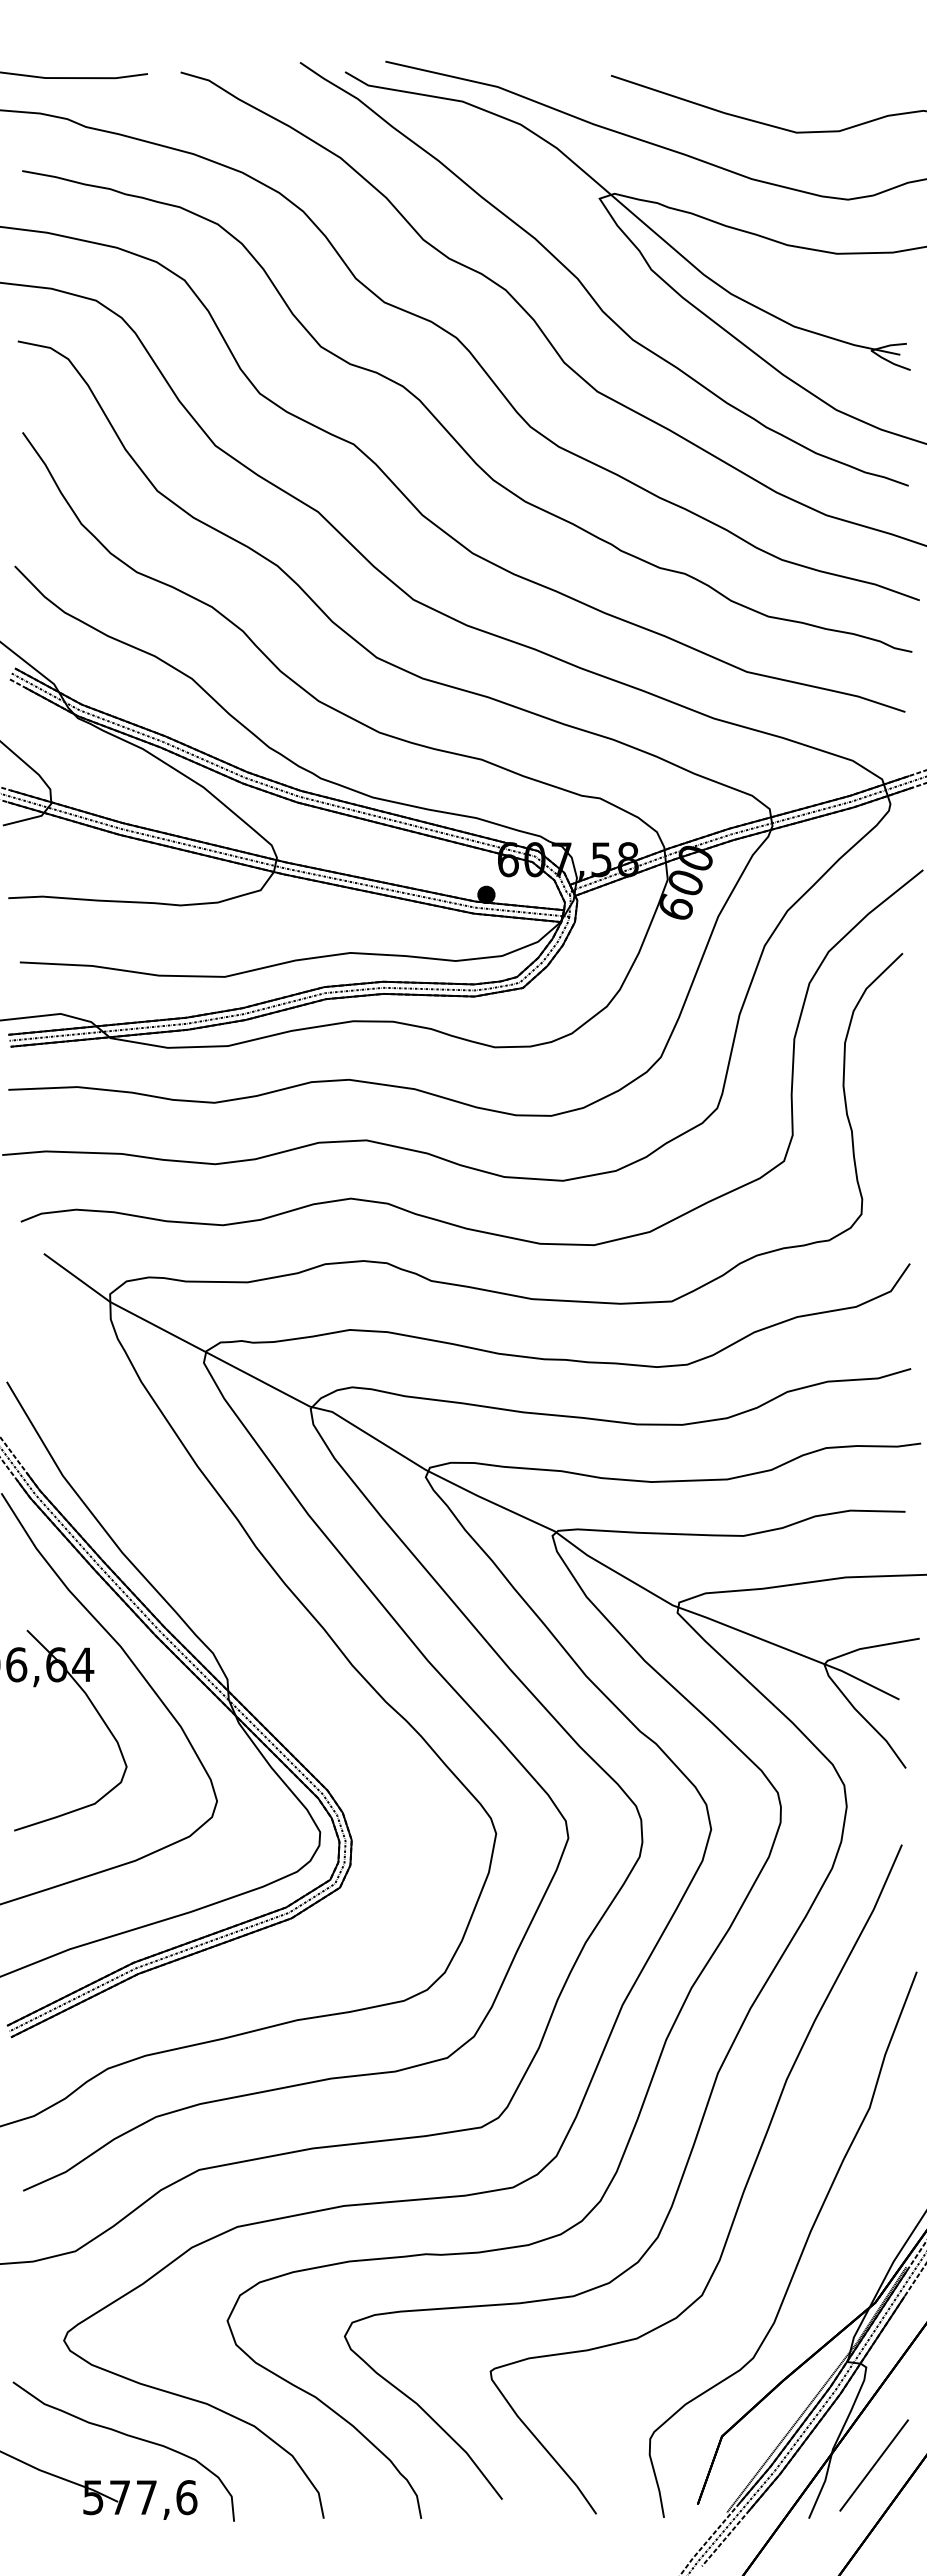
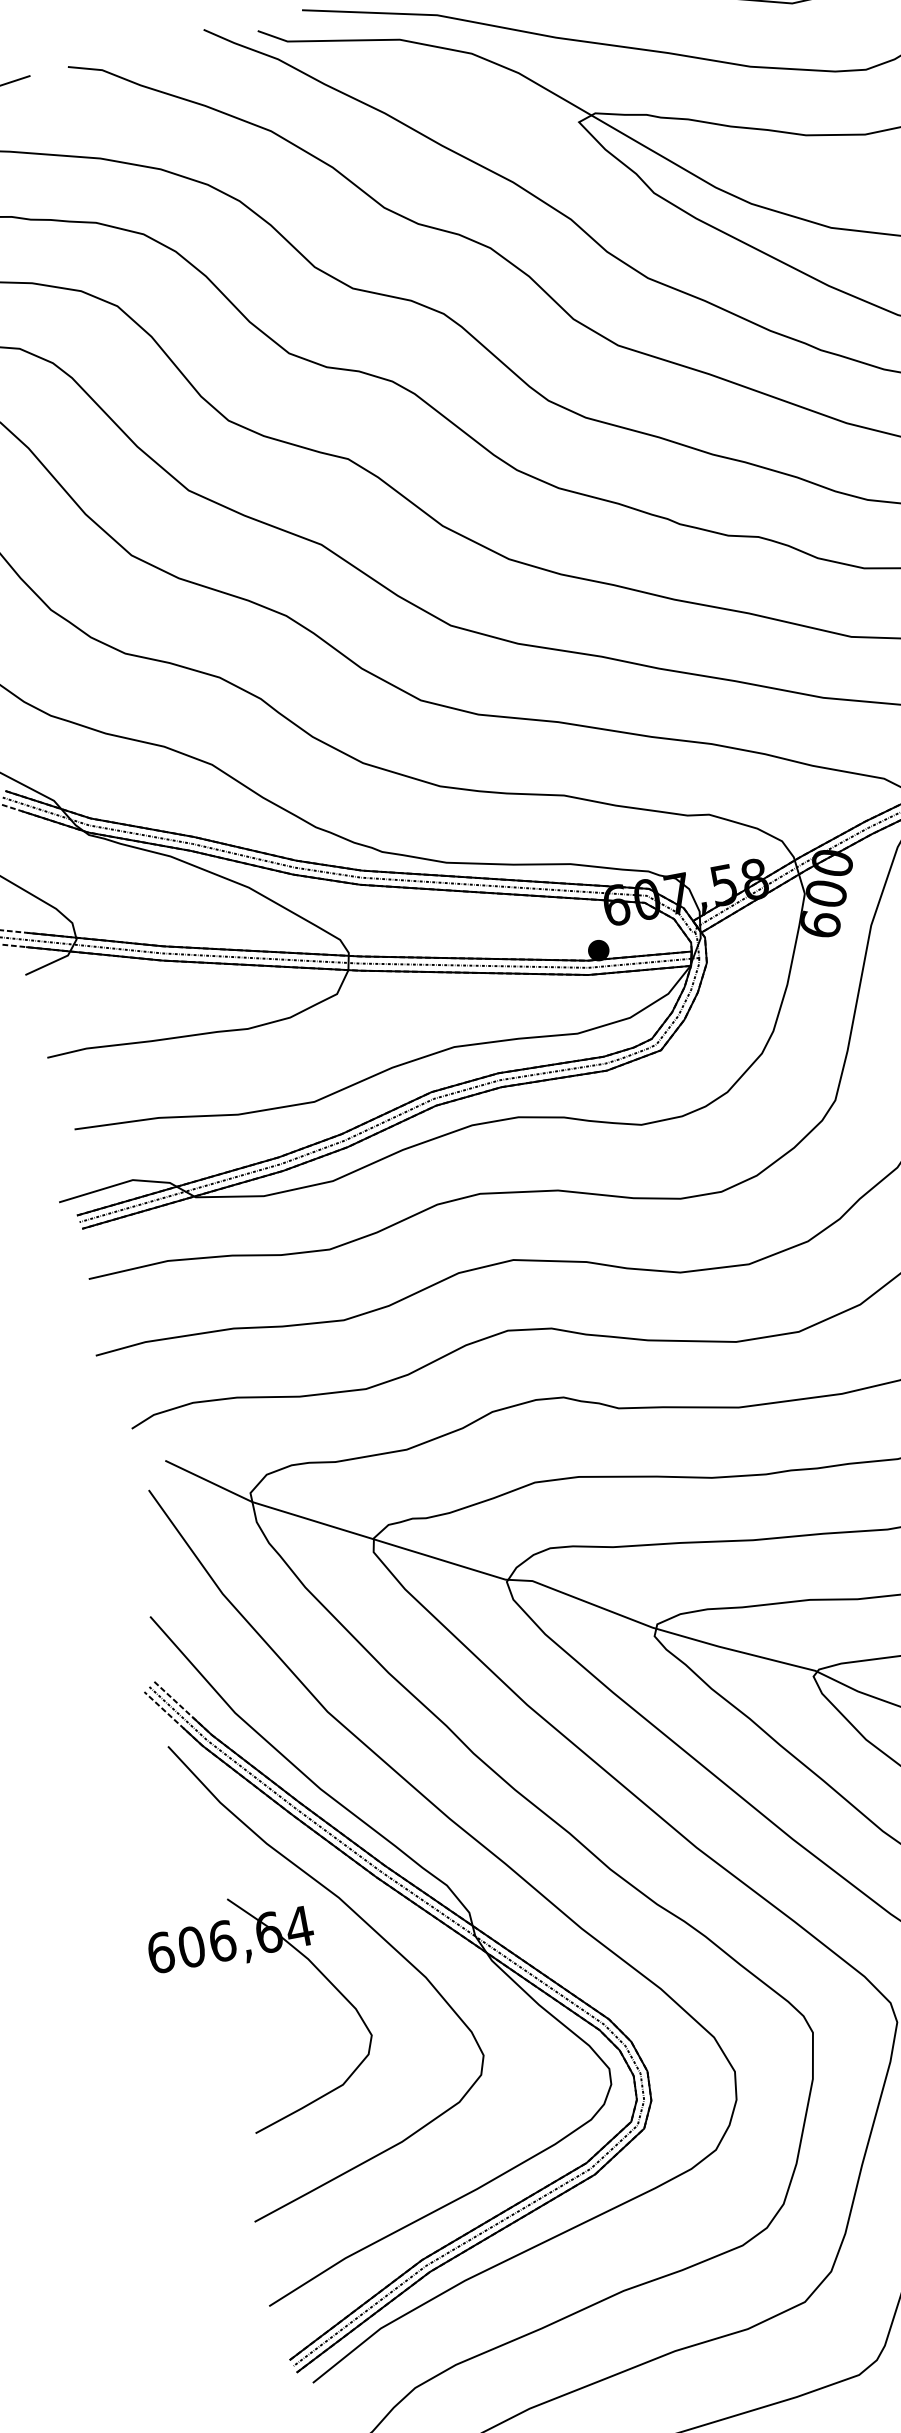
curve: (254, 1633) -> (490, 1853), added

